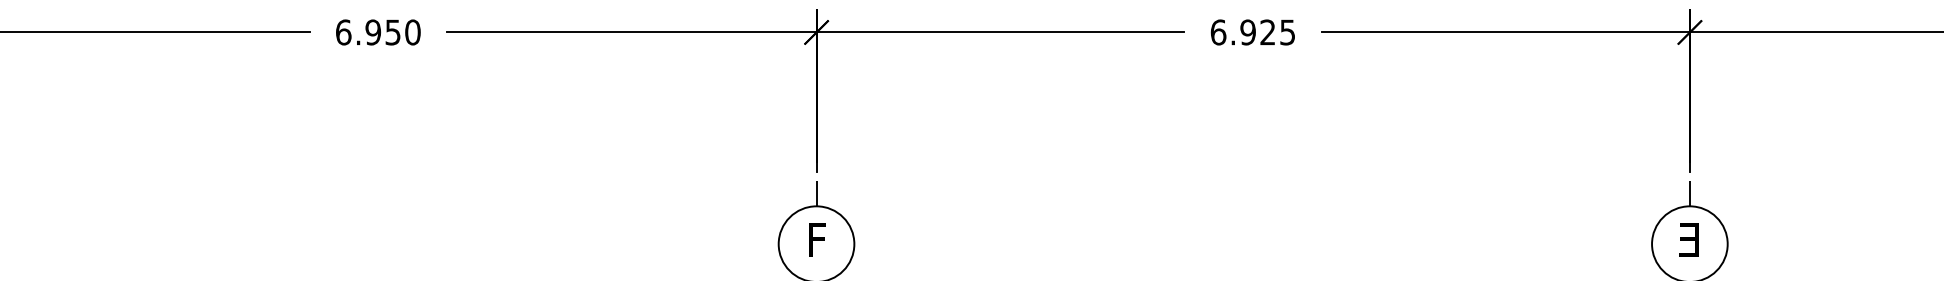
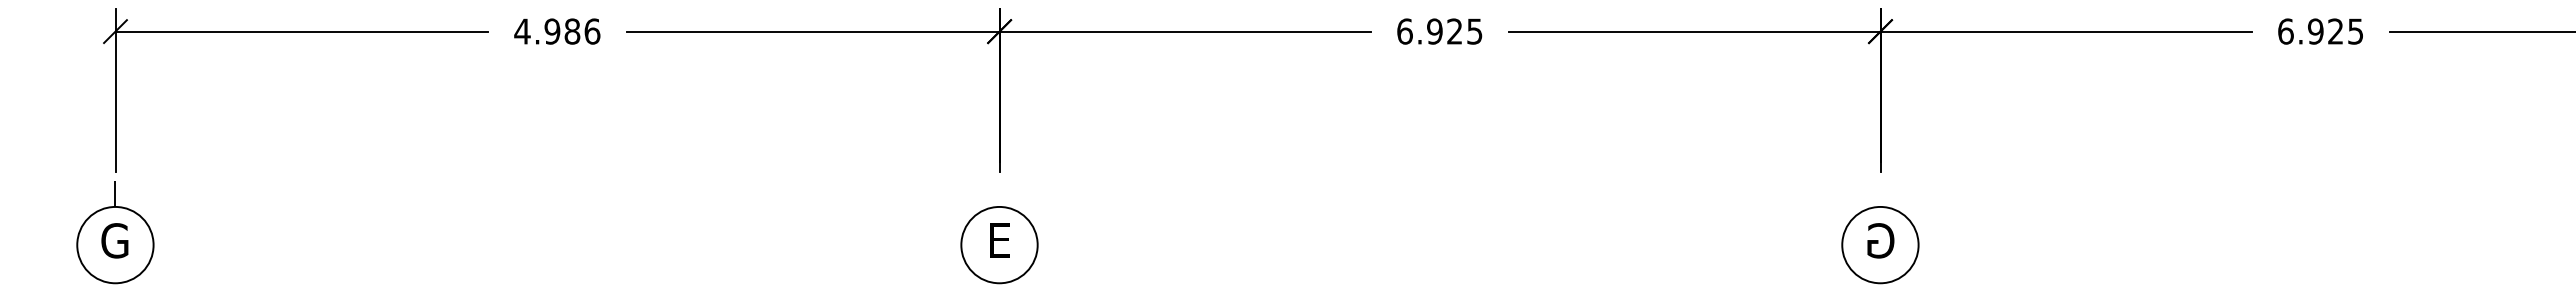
text: (378, 32) -> (557, 31), 6.950 -> 4.986
line: (816, 193) -> (999, 193), removed
line: (1689, 193) -> (1880, 193), removed
text: (816, 239) -> (999, 240), F -> E
text: (1689, 239) -> (1880, 240), E -> G

